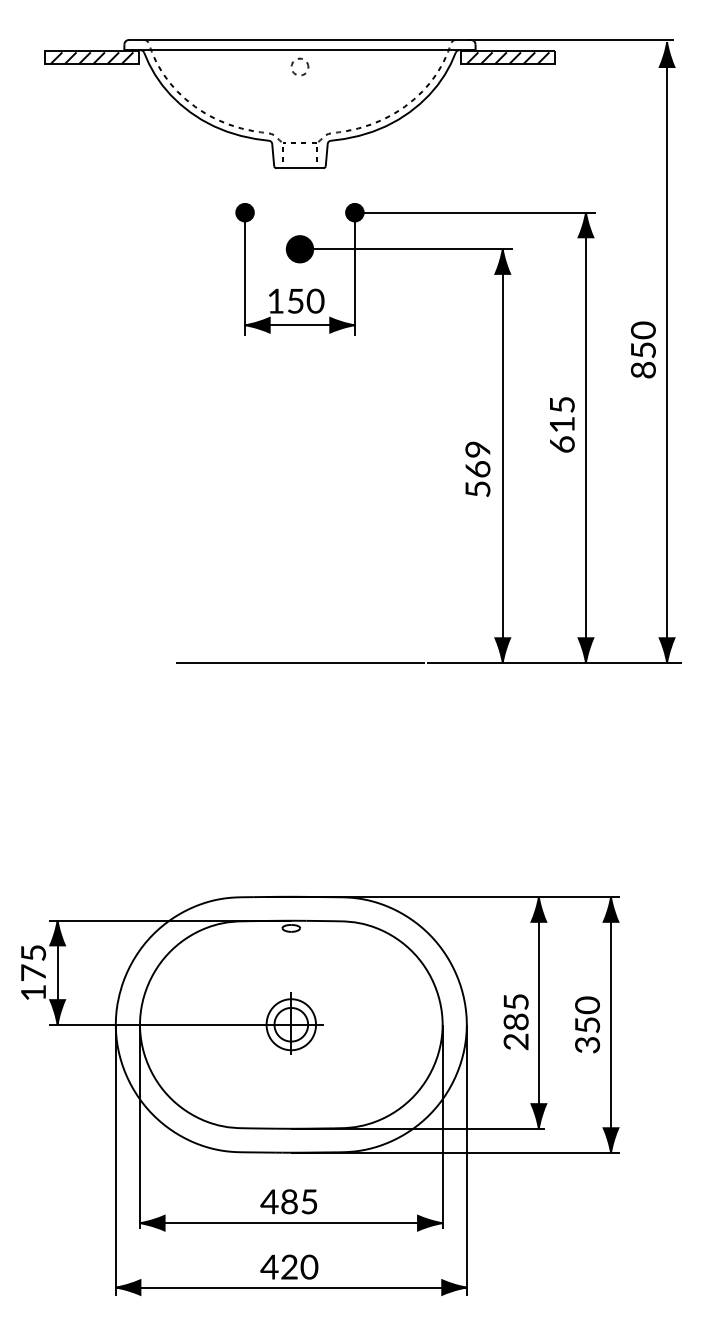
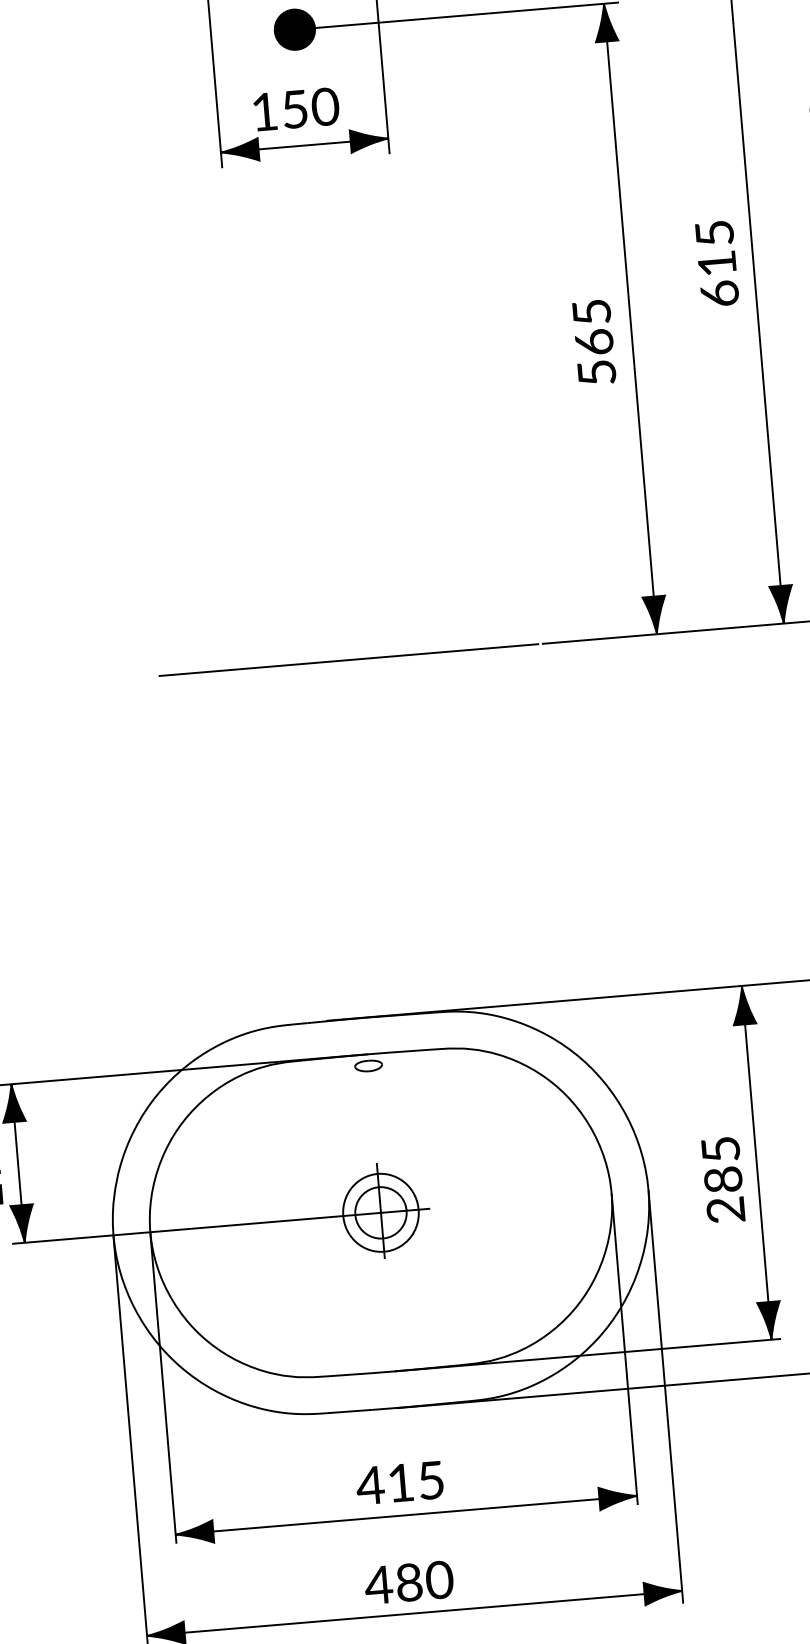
text: (477, 449) -> (591, 312), 569 -> 565
text: (289, 1201) -> (400, 1482), 485 -> 415
text: (289, 1267) -> (409, 1583), 420 -> 480

